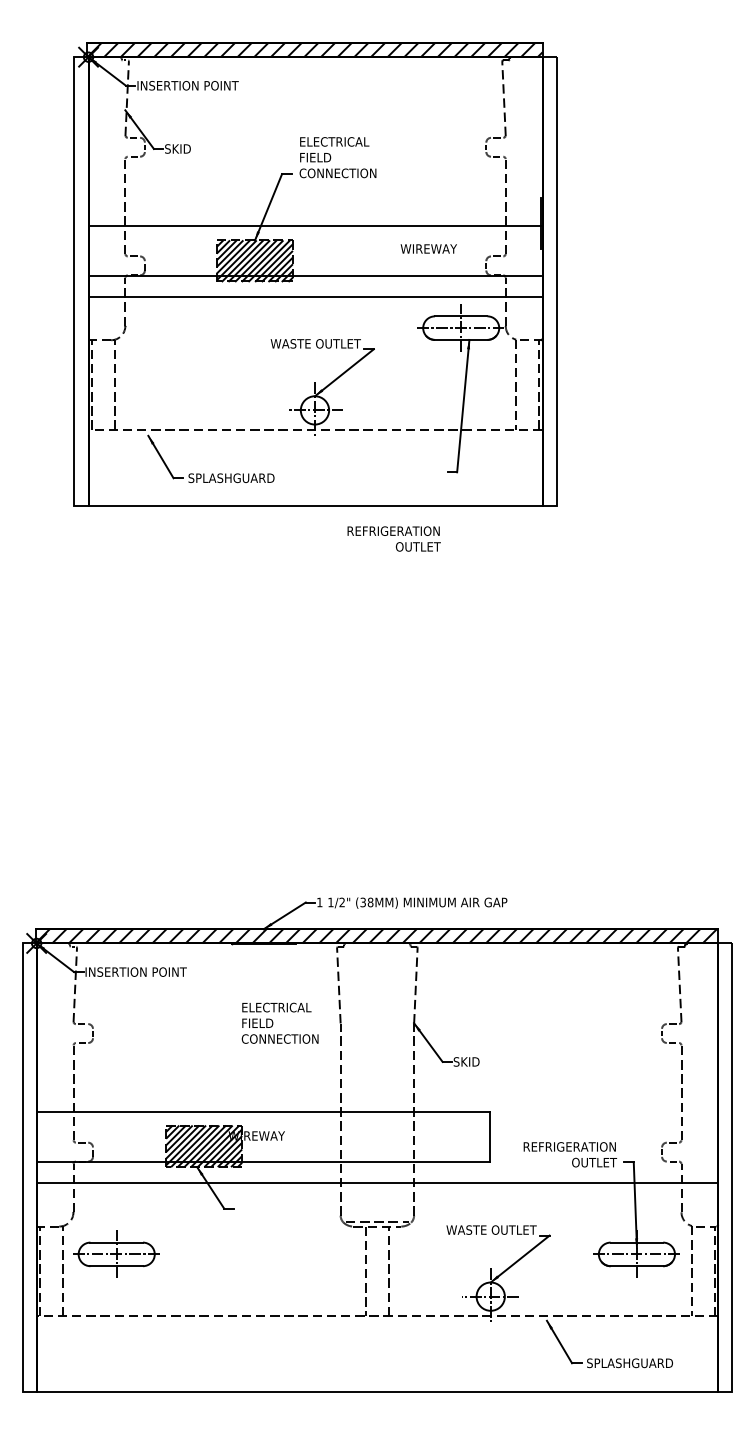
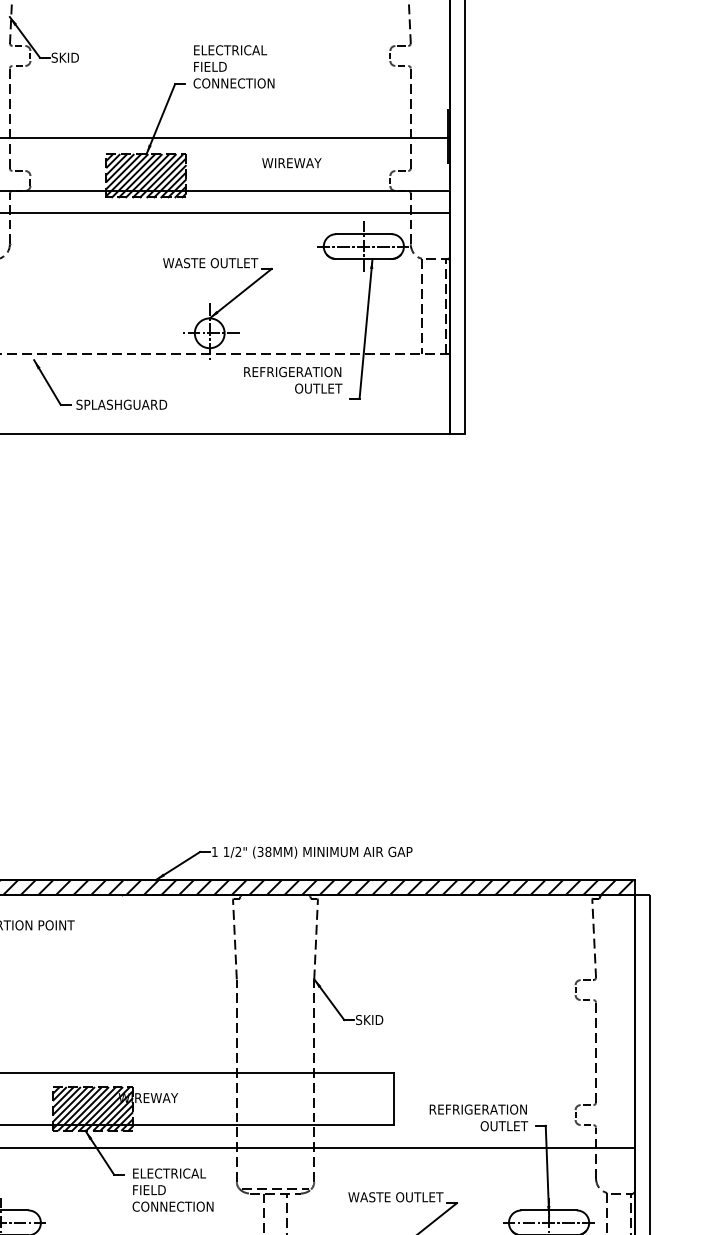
text: (428, 248) -> (291, 162), moved
text: (393, 538) -> (292, 379), moved
text: (279, 1022) -> (172, 1189), moved

